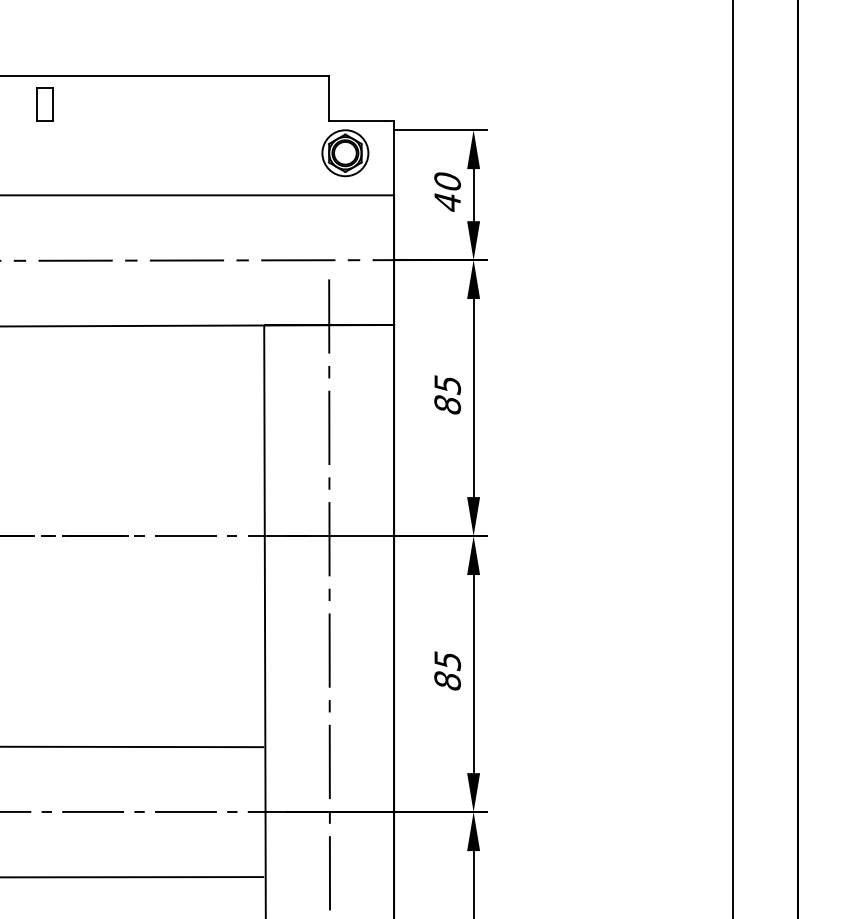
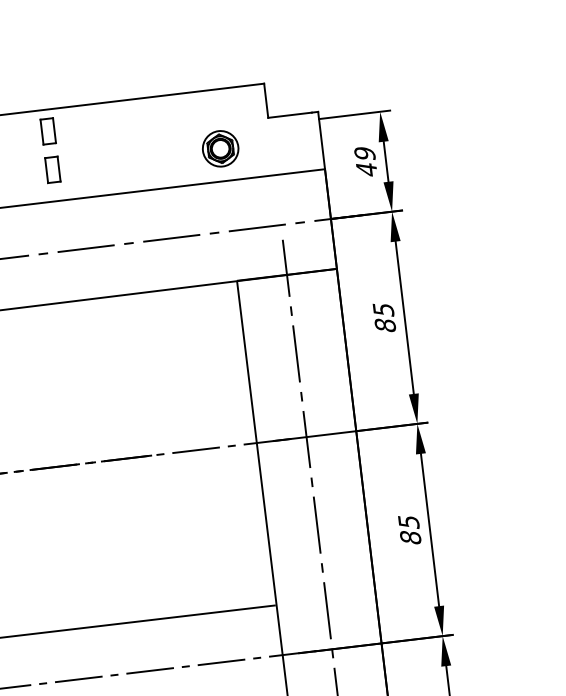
part: (345, 153) -> (220, 149), moved
part: (44, 154) -> (52, 169), added
text: (447, 181) -> (364, 153), 40 -> 49

